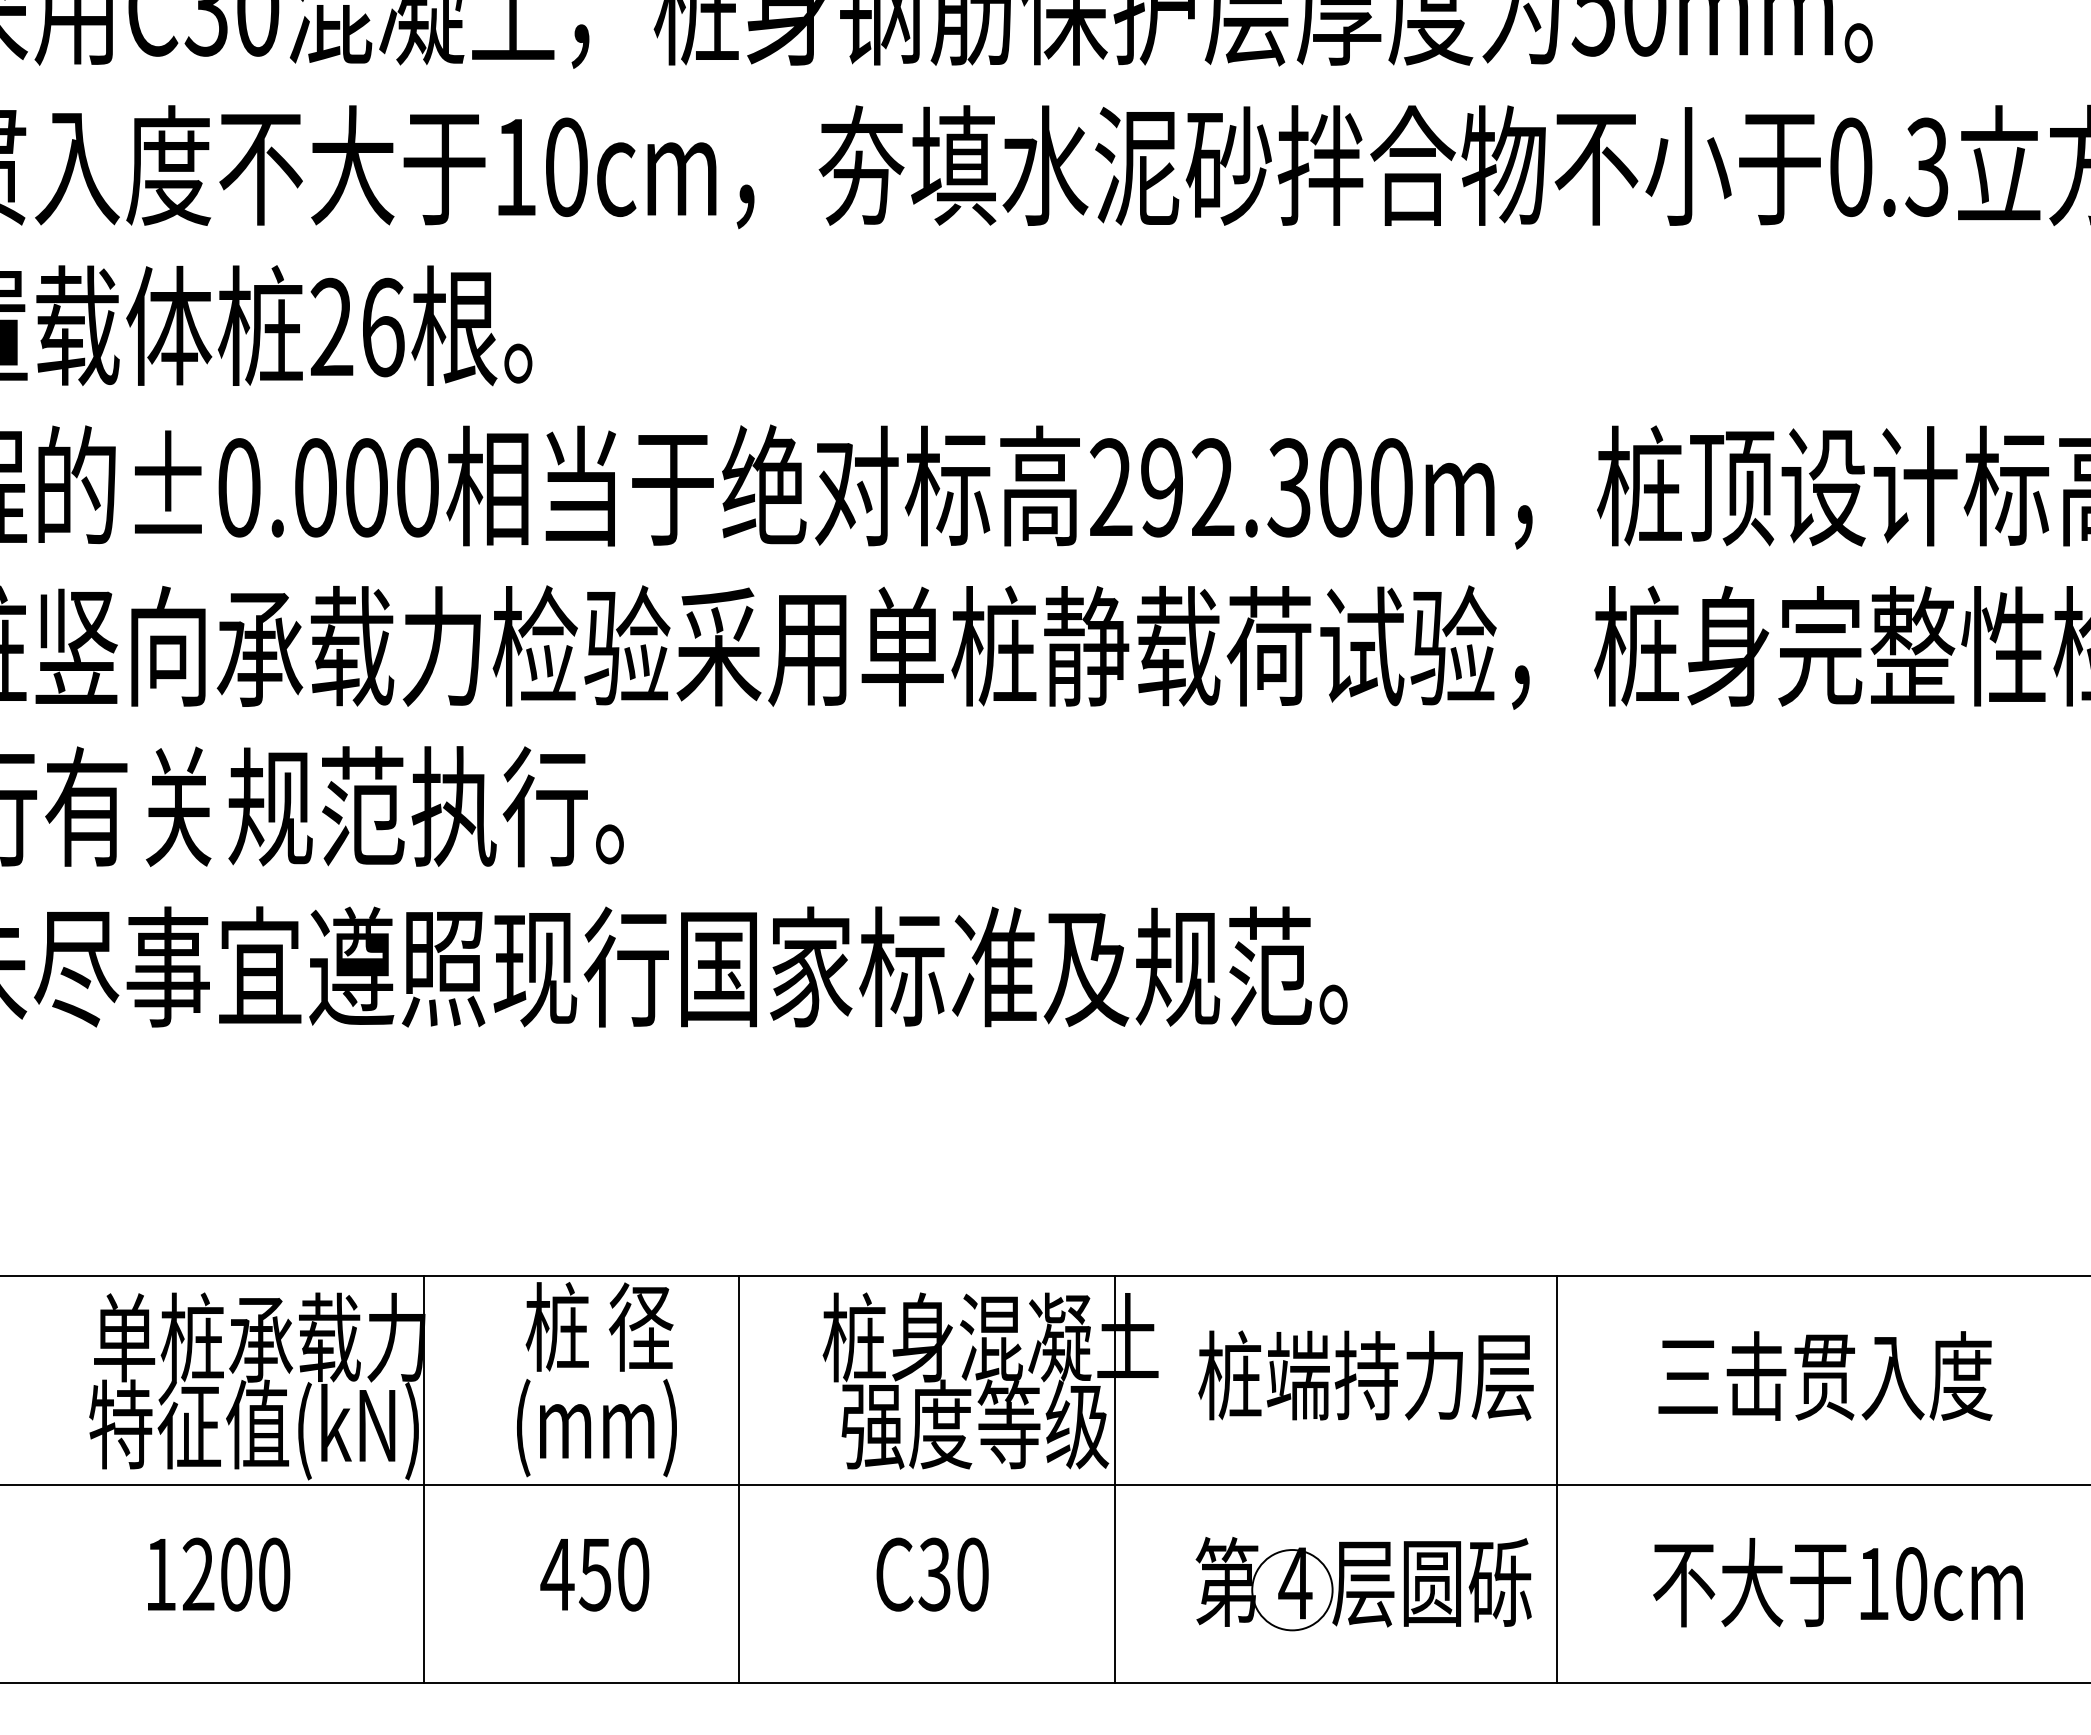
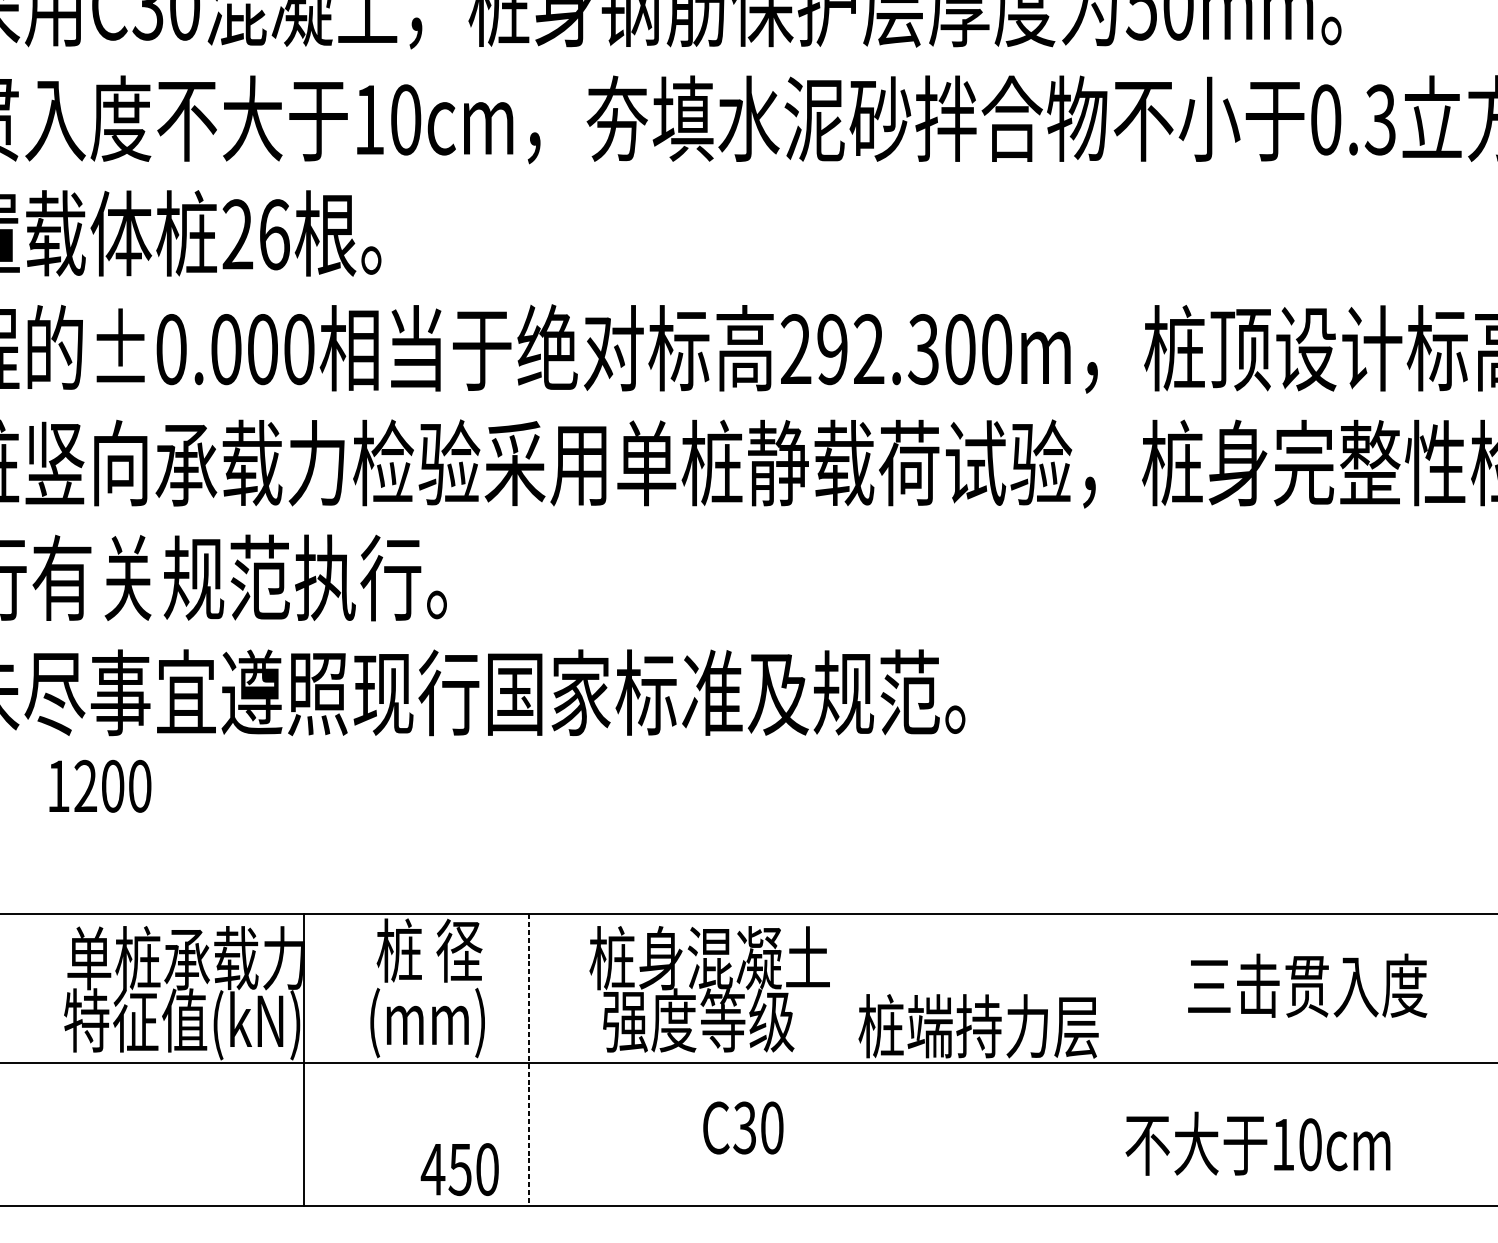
text: (1365, 1375) -> (978, 1026), moved
line: (739, 1479) -> (529, 1059), solid -> dashed
line: (1115, 1479) -> (799, 1059), removed
line: (1557, 1479) -> (1115, 1059), removed
text: (219, 1574) -> (100, 786), moved
text: (594, 1574) -> (459, 1169), moved
text: (932, 1574) -> (743, 1127), moved
text: (1837, 1582) -> (1257, 1143), moved
part: (1363, 1584) -> (976, 1135), removed

